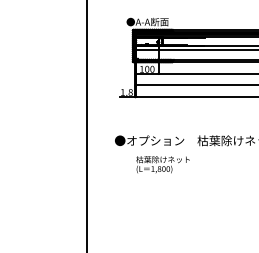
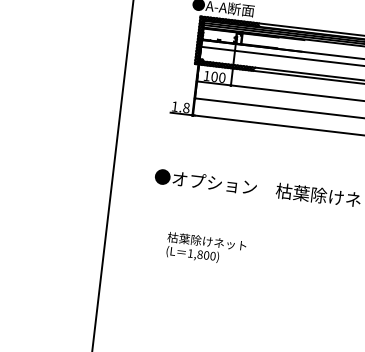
text: (162, 164) -> (205, 248), moved

